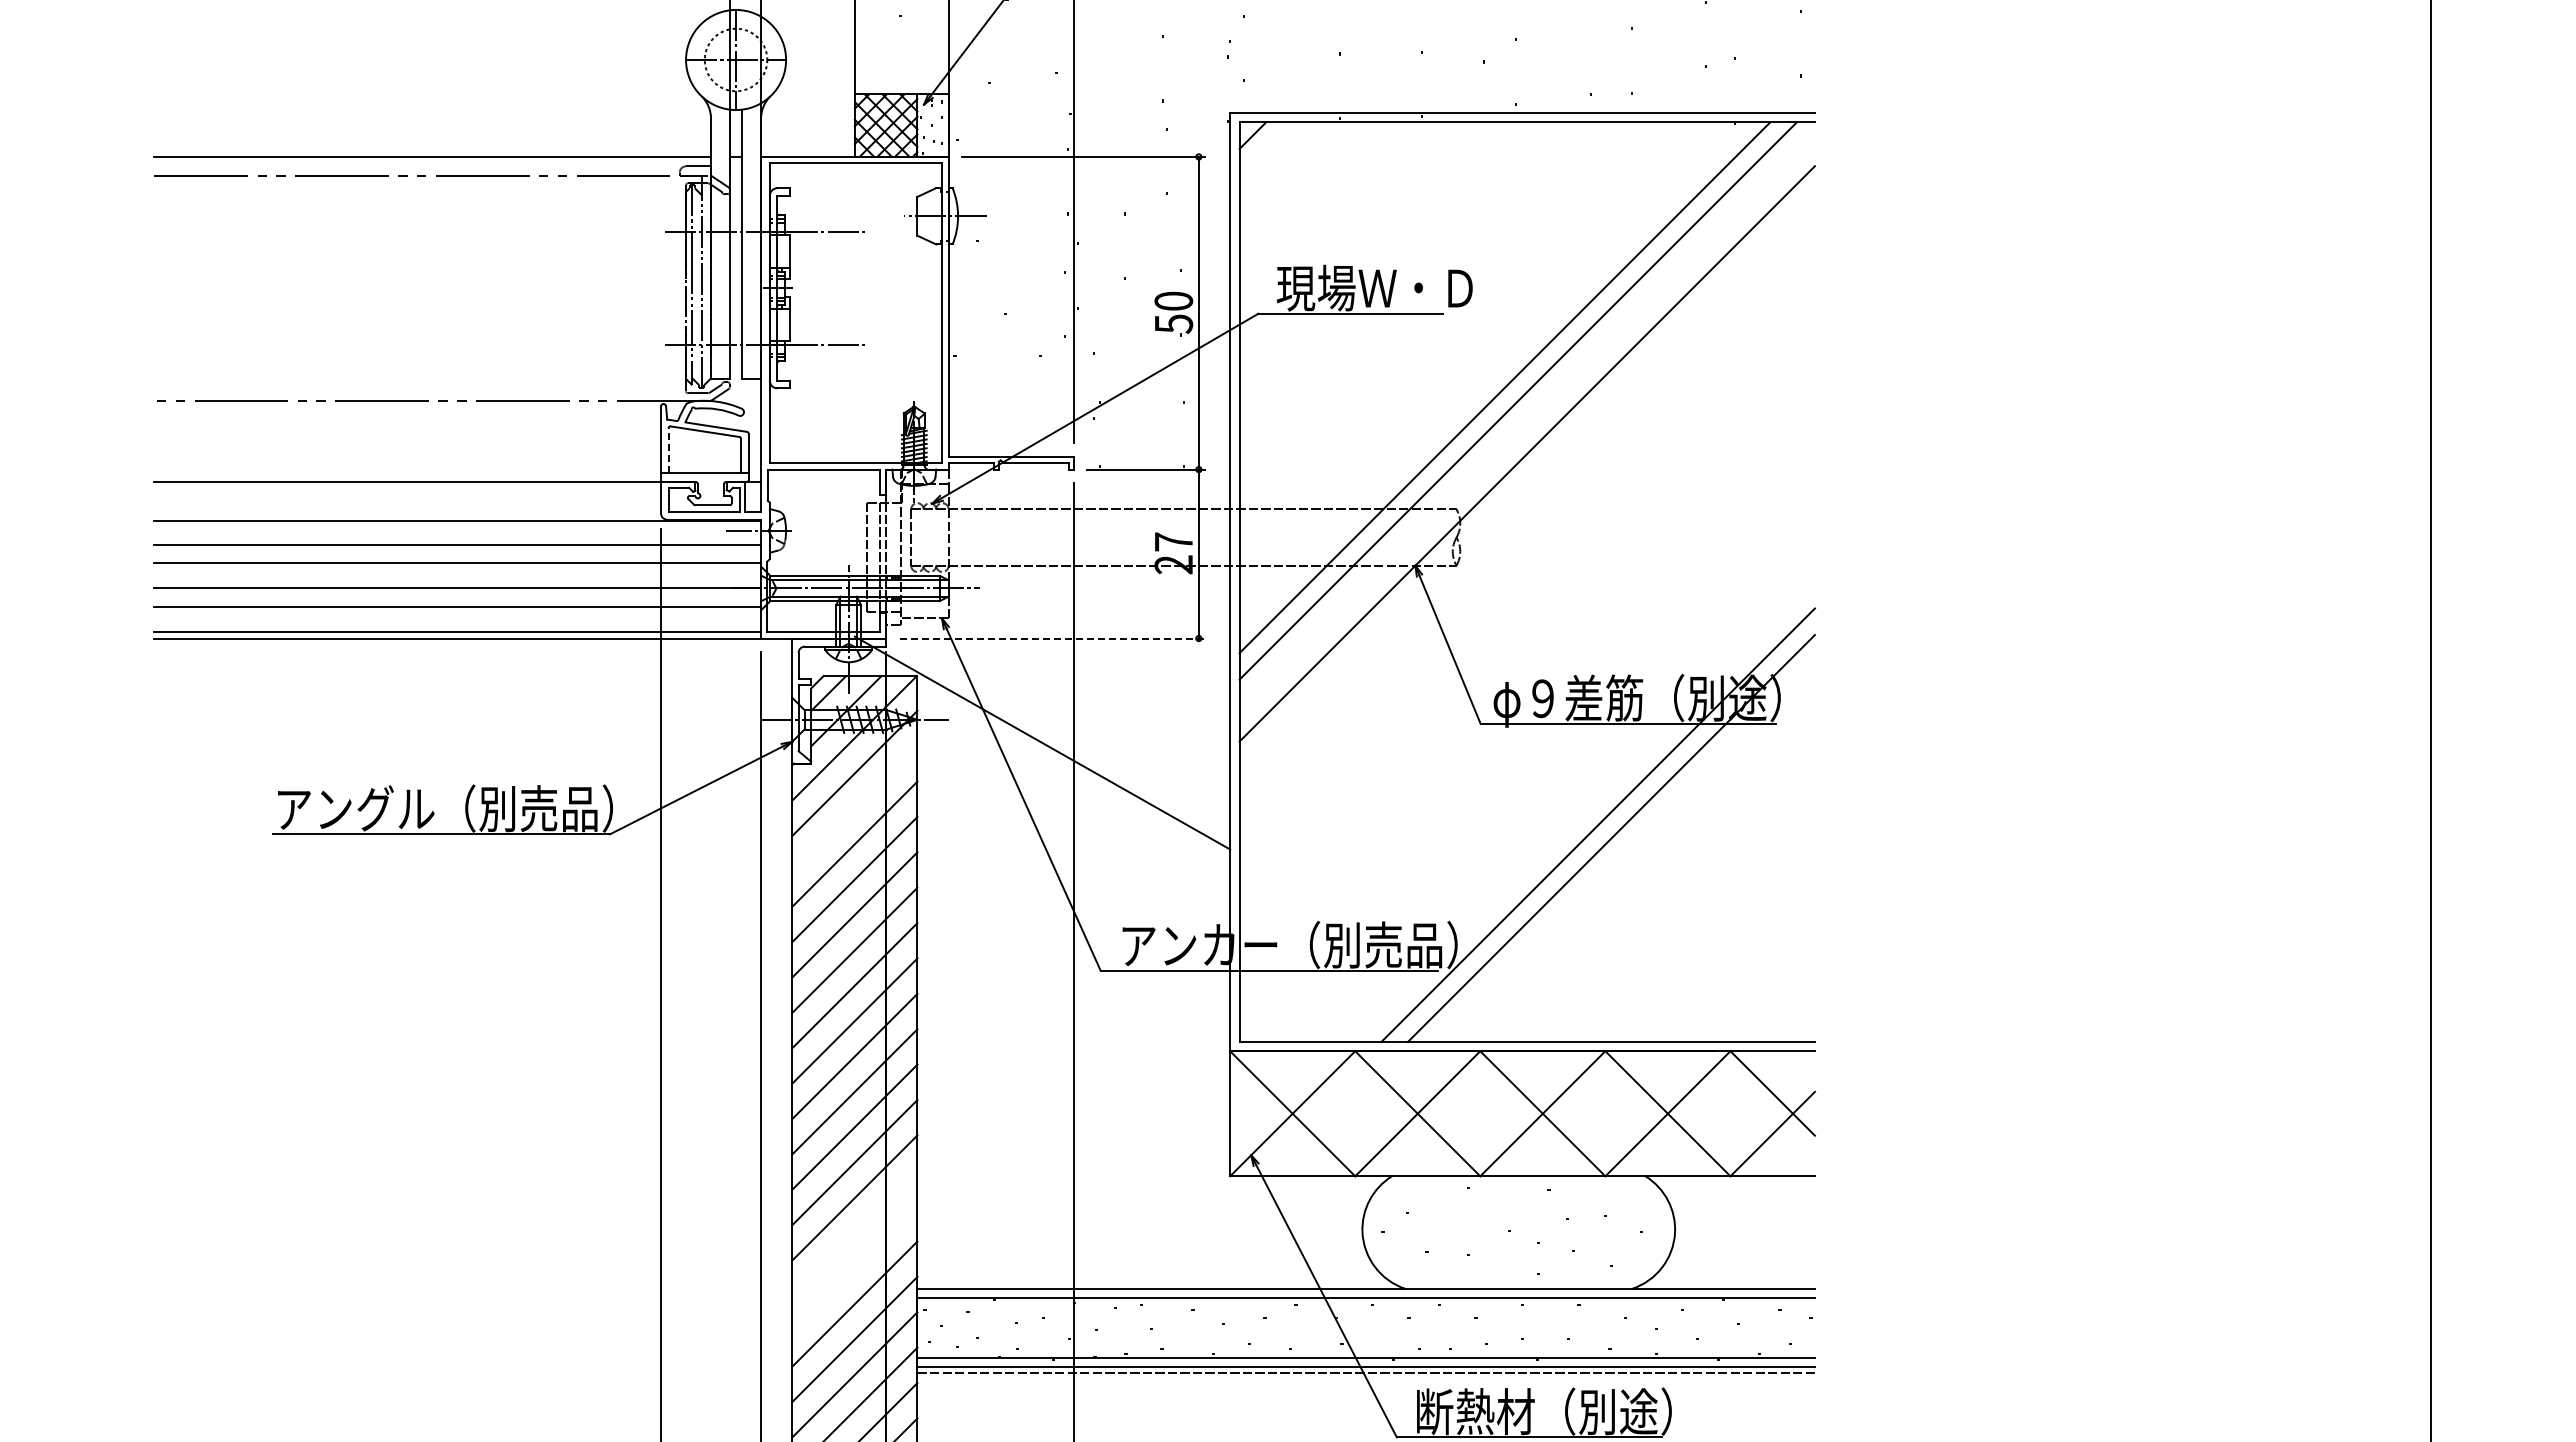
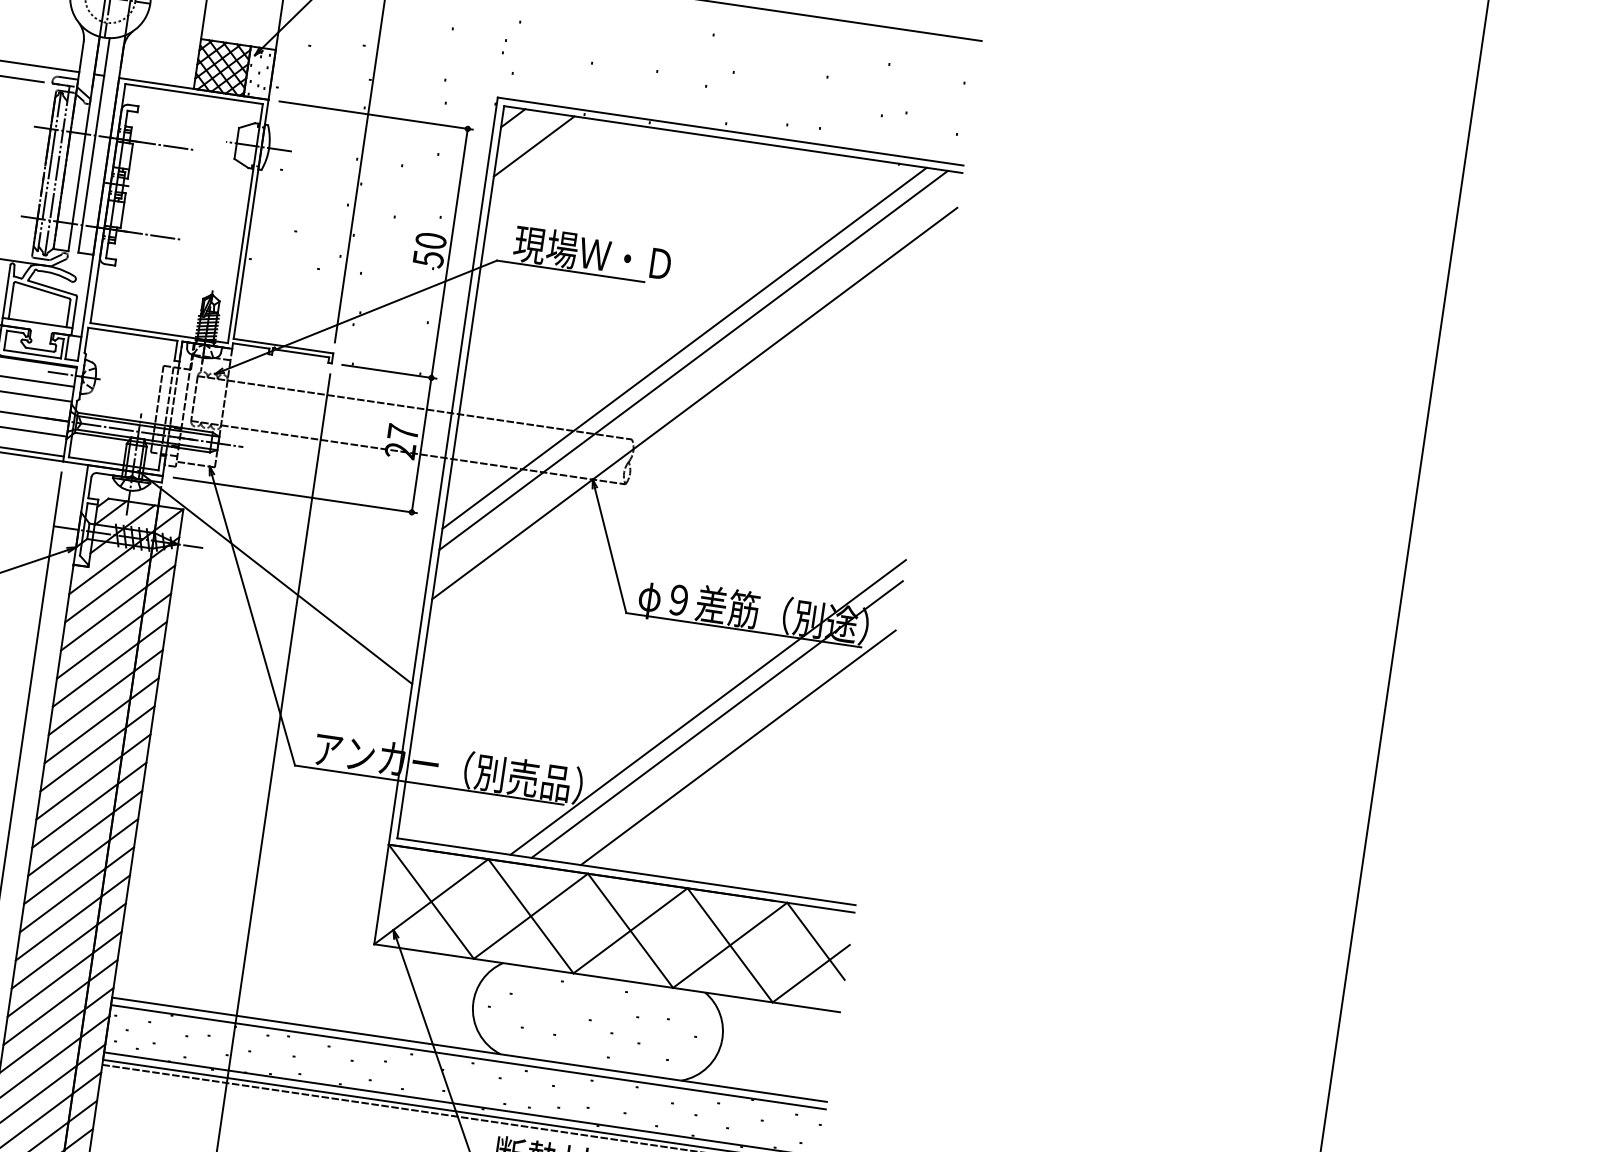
line: (1283, 166) -> (534, 146), added
line: (668, 450) -> (11, 301), dashed -> solid
line: (1052, 638) -> (295, 495), dashed -> solid
line: (854, 808) -> (117, 607), added
line: (1641, 868) -> (737, 746), added
line: (854, 1232) -> (68, 945), added
line: (854, 1268) -> (64, 974), added

